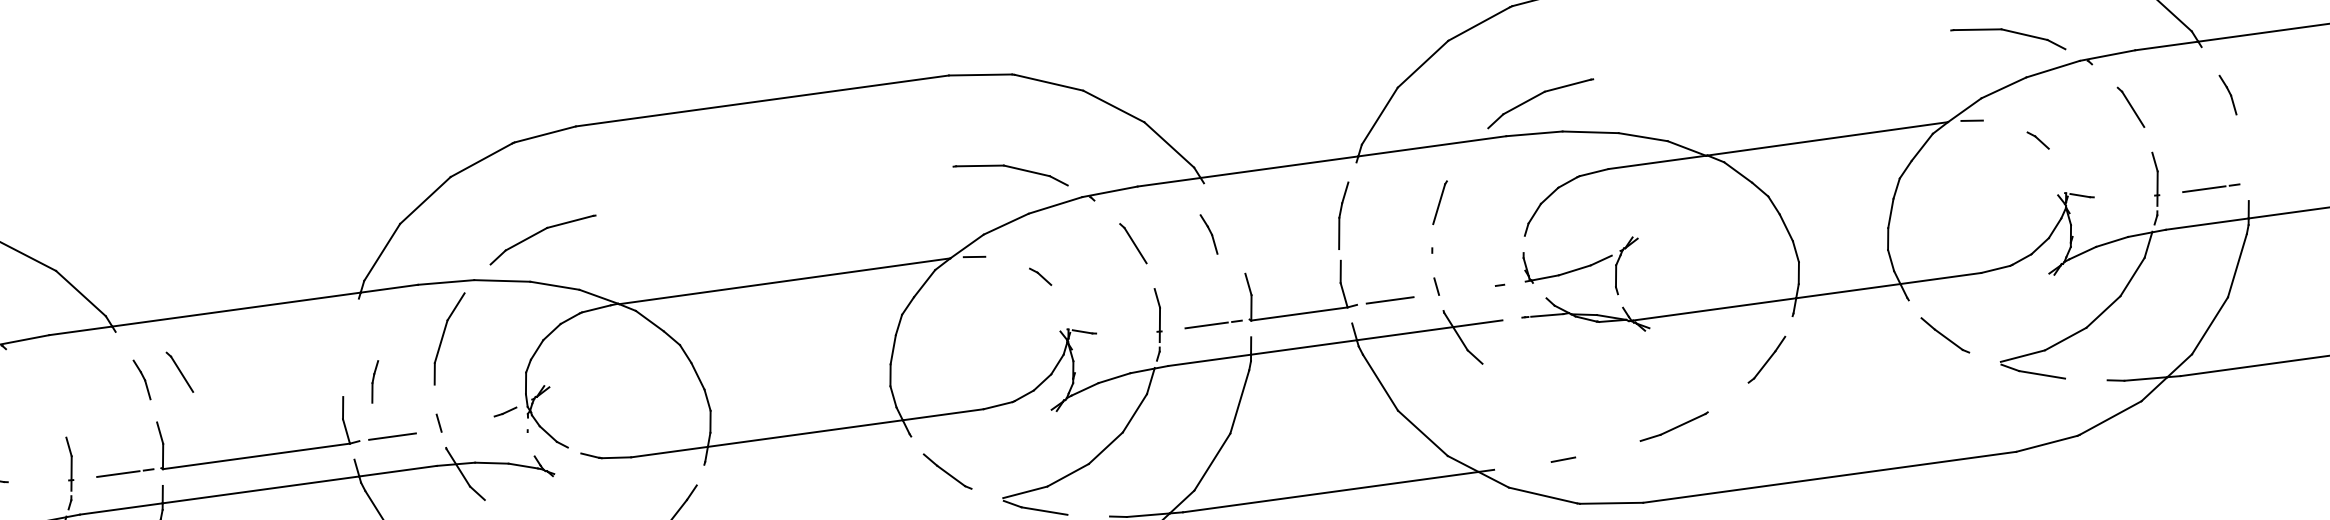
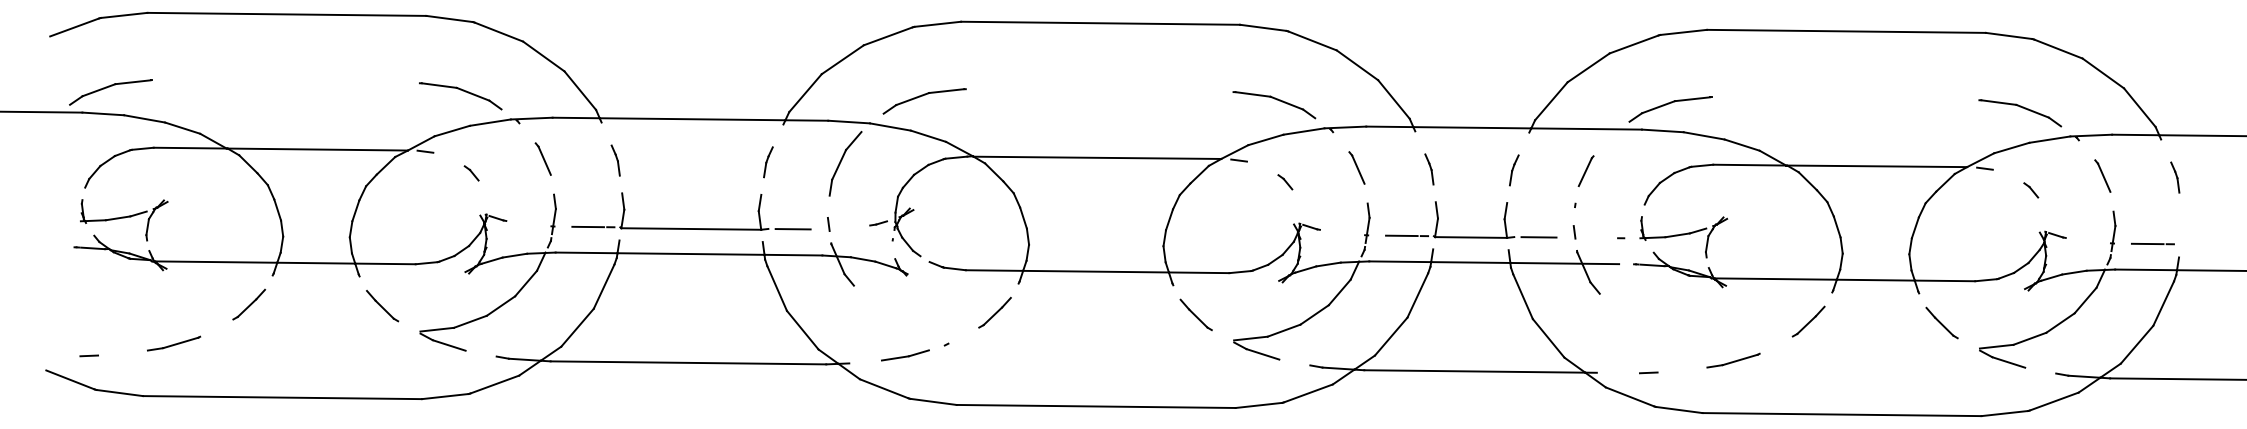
part: (1344, 215) -> (1514, 170), size x0.62
part: (1209, 234) -> (1429, 169), moved
part: (178, 371) -> (542, 158), moved
part: (375, 382) -> (768, 162), moved

